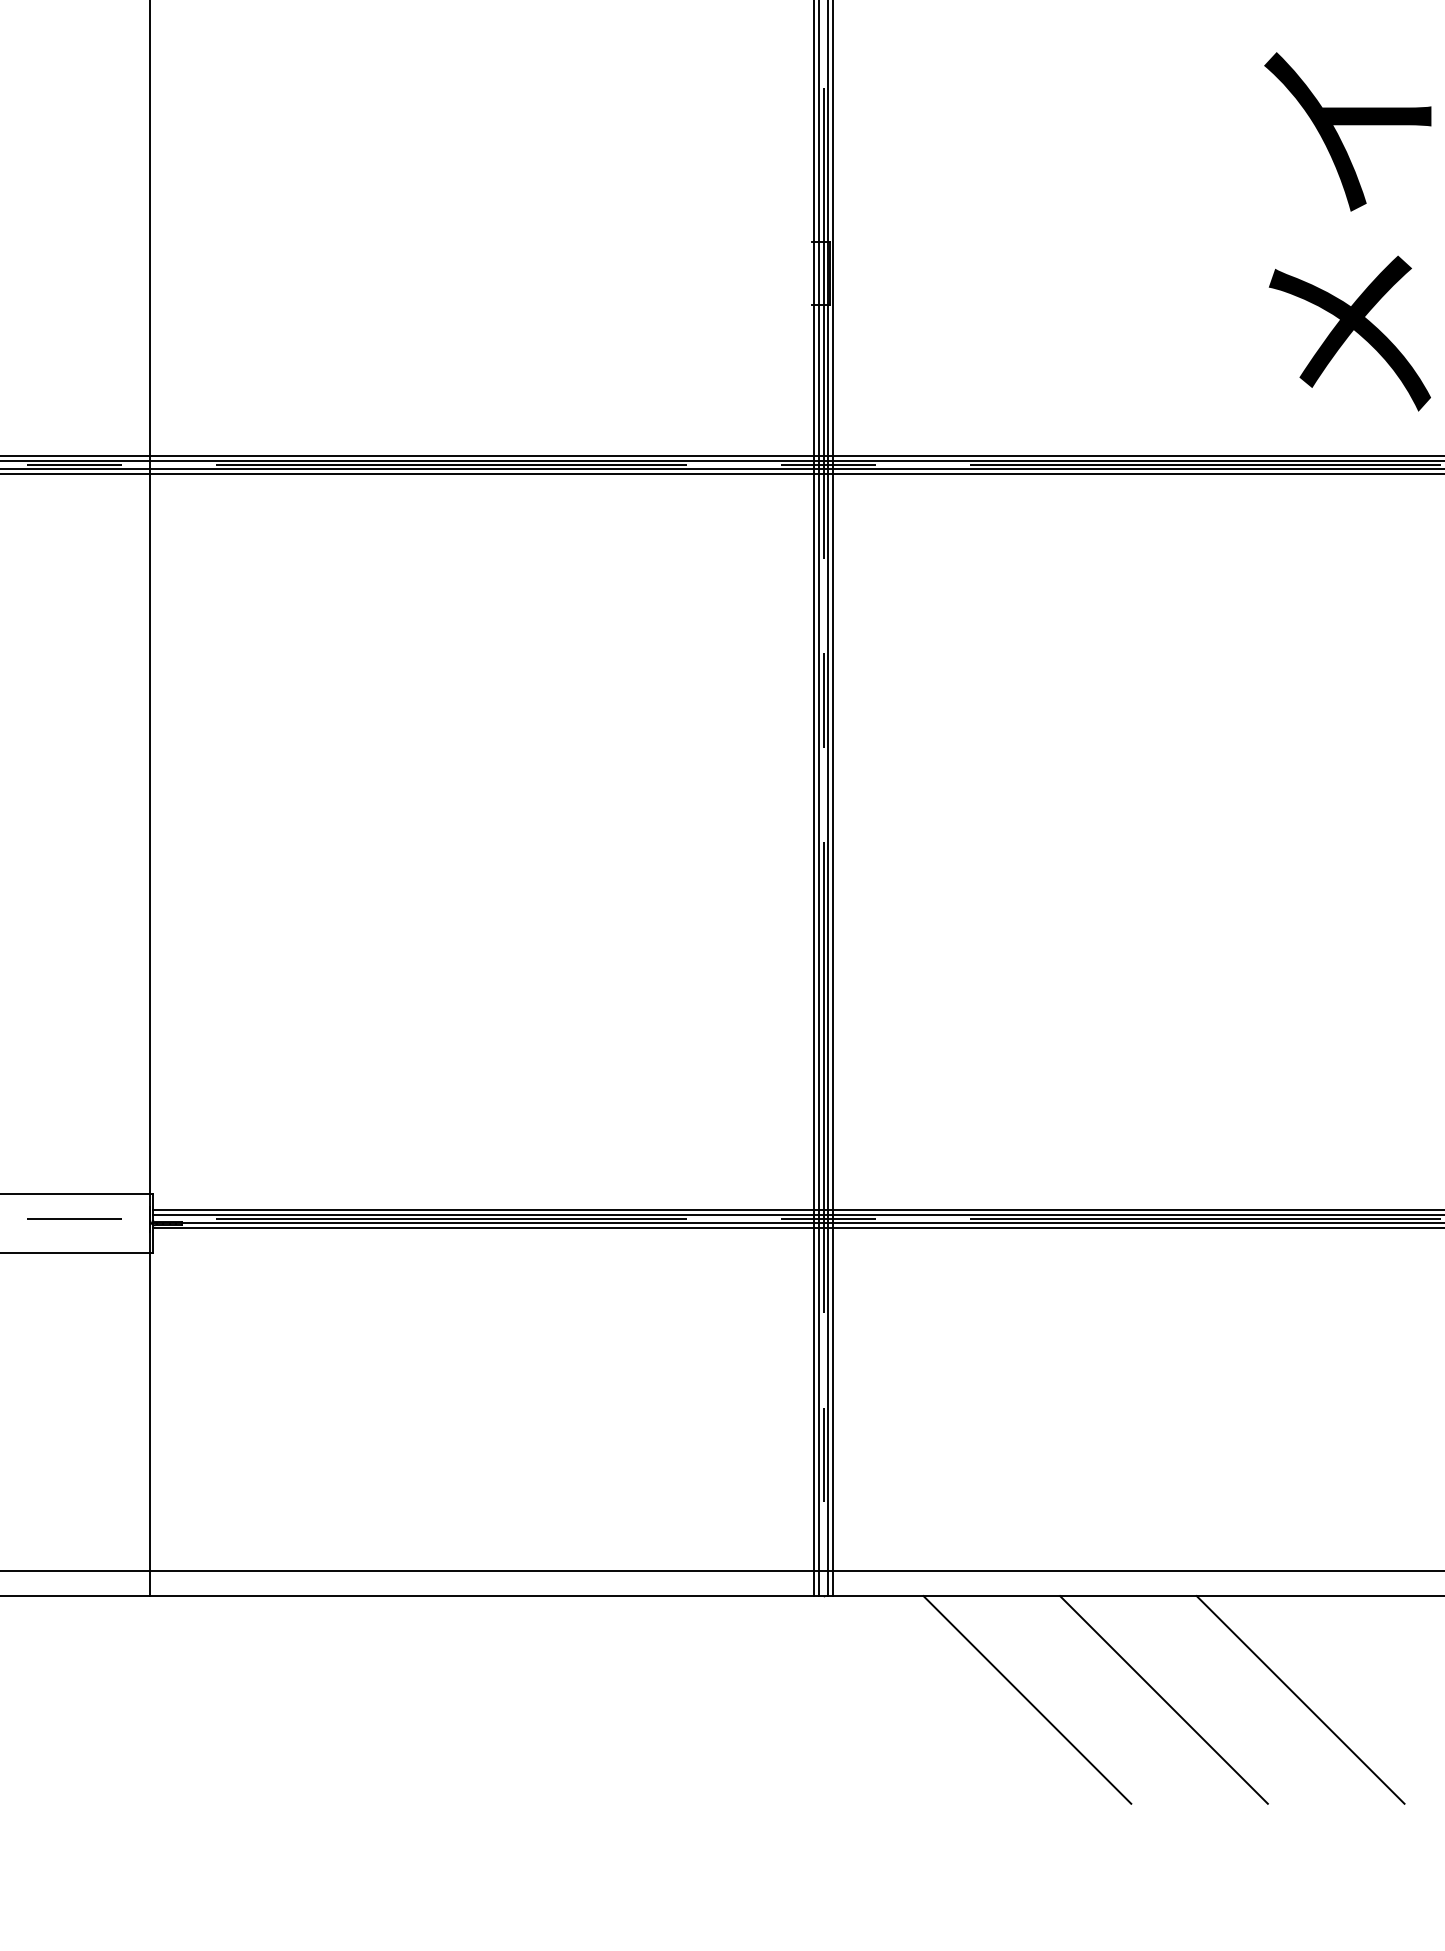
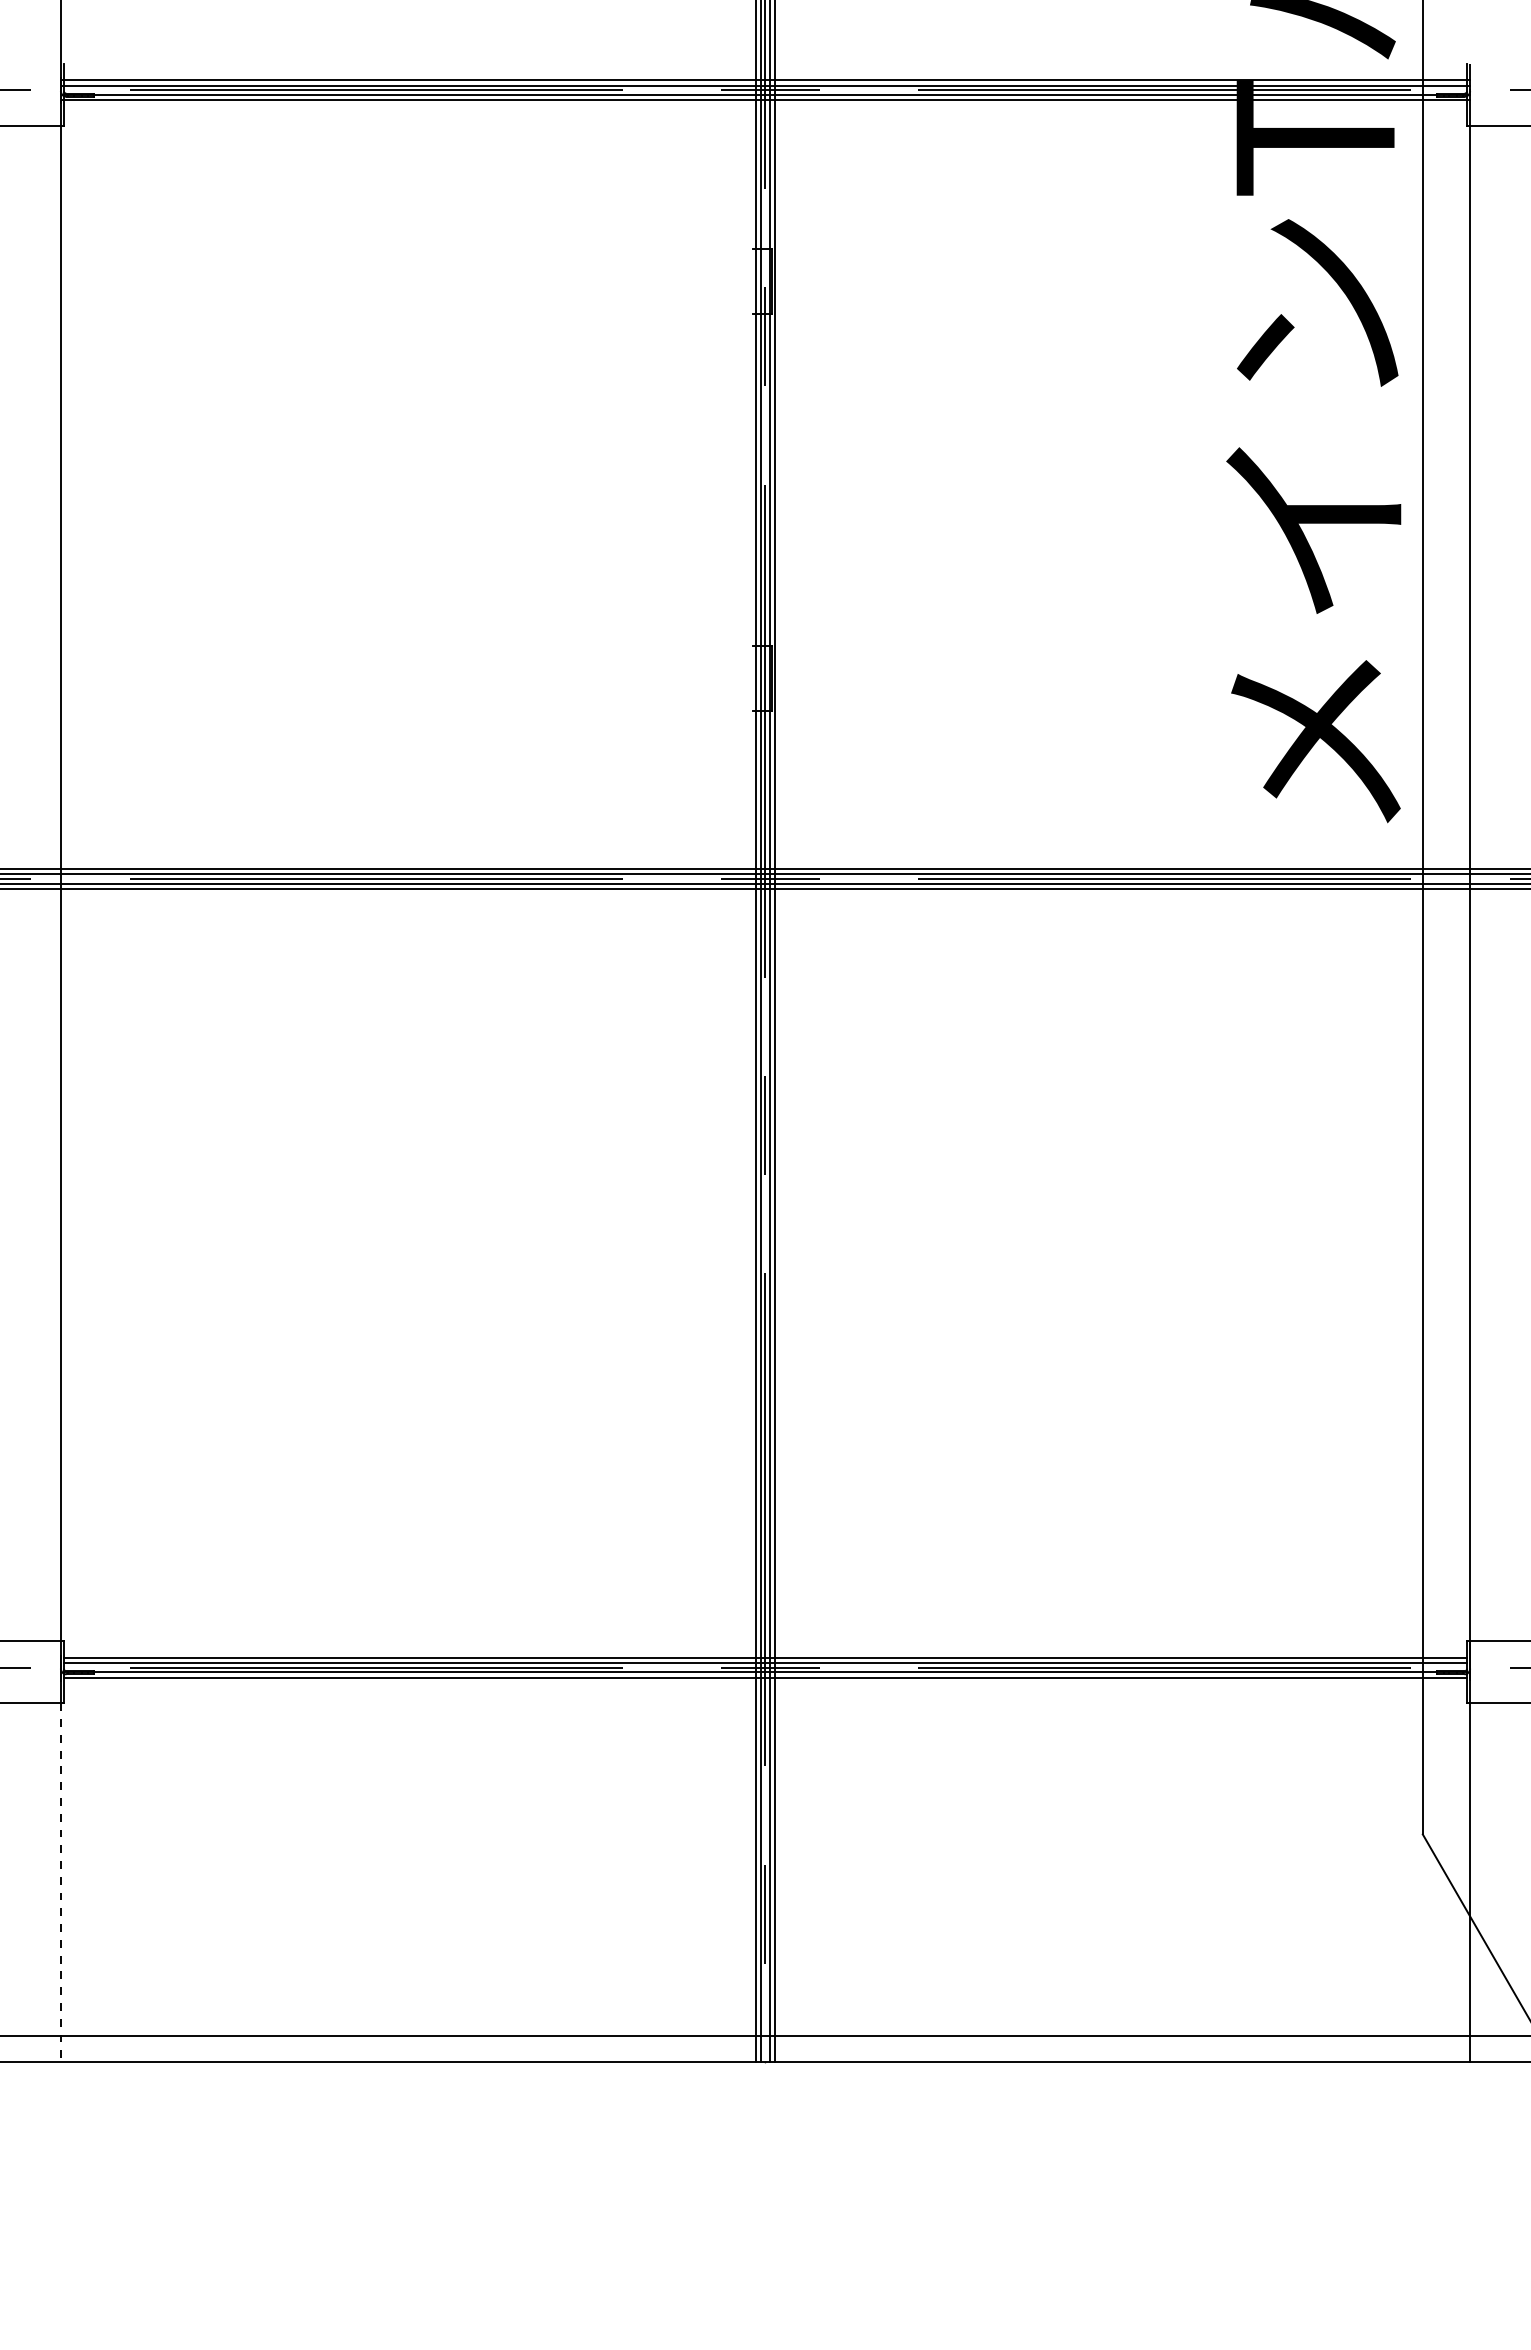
line: (149, 1425) -> (60, 1883), solid -> dashed
line: (1027, 1699) -> (978, 2170), removed
line: (1164, 1699) -> (1121, 2170), removed
line: (1300, 1699) -> (1264, 2170), removed

